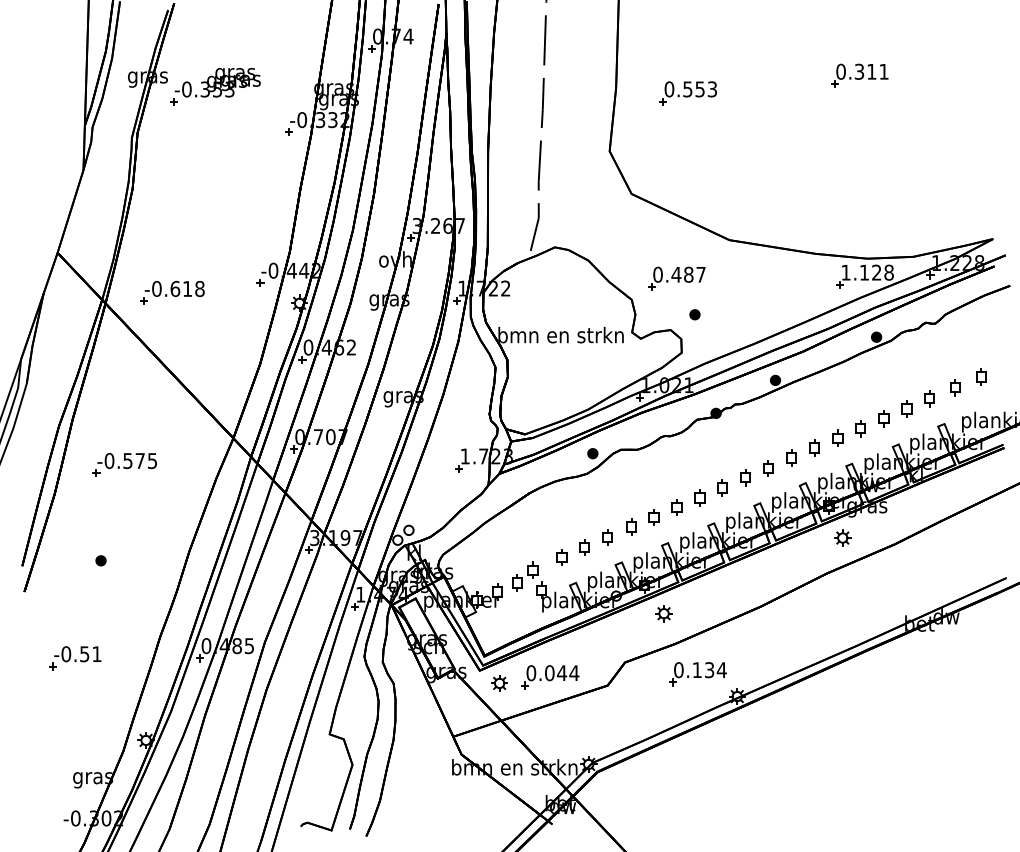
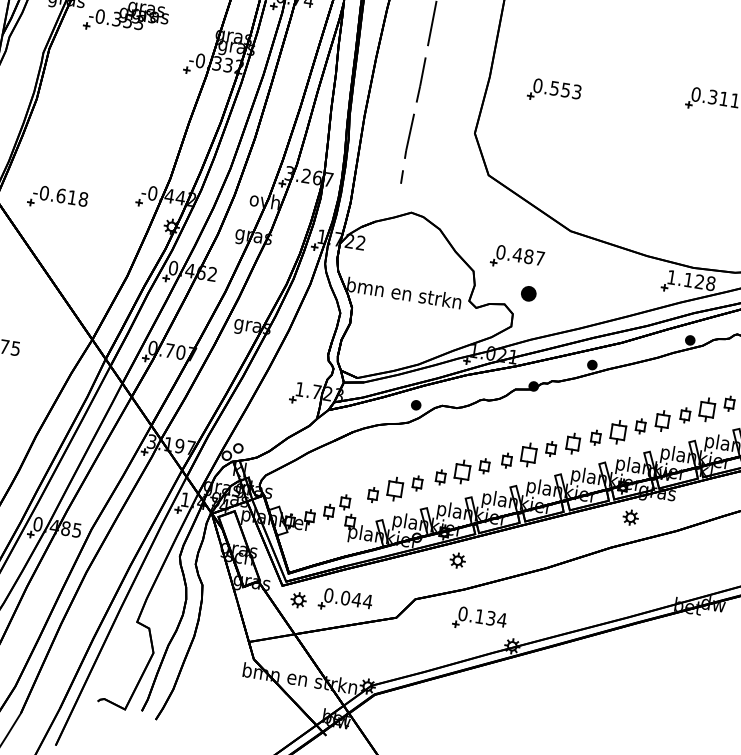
line: (534, 234) -> (394, 198), removed
part: (694, 314) -> (528, 293), size x1.6
part: (906, 408) -> (707, 409), size x1.6
part: (860, 428) -> (662, 420), size x1.4
part: (814, 447) -> (618, 431), size x1.6
part: (768, 468) -> (573, 443), size x1.4
part: (722, 487) -> (528, 454), size x1.6
part: (653, 517) -> (462, 471), size x1.6
part: (584, 547) -> (395, 489), size x1.6

